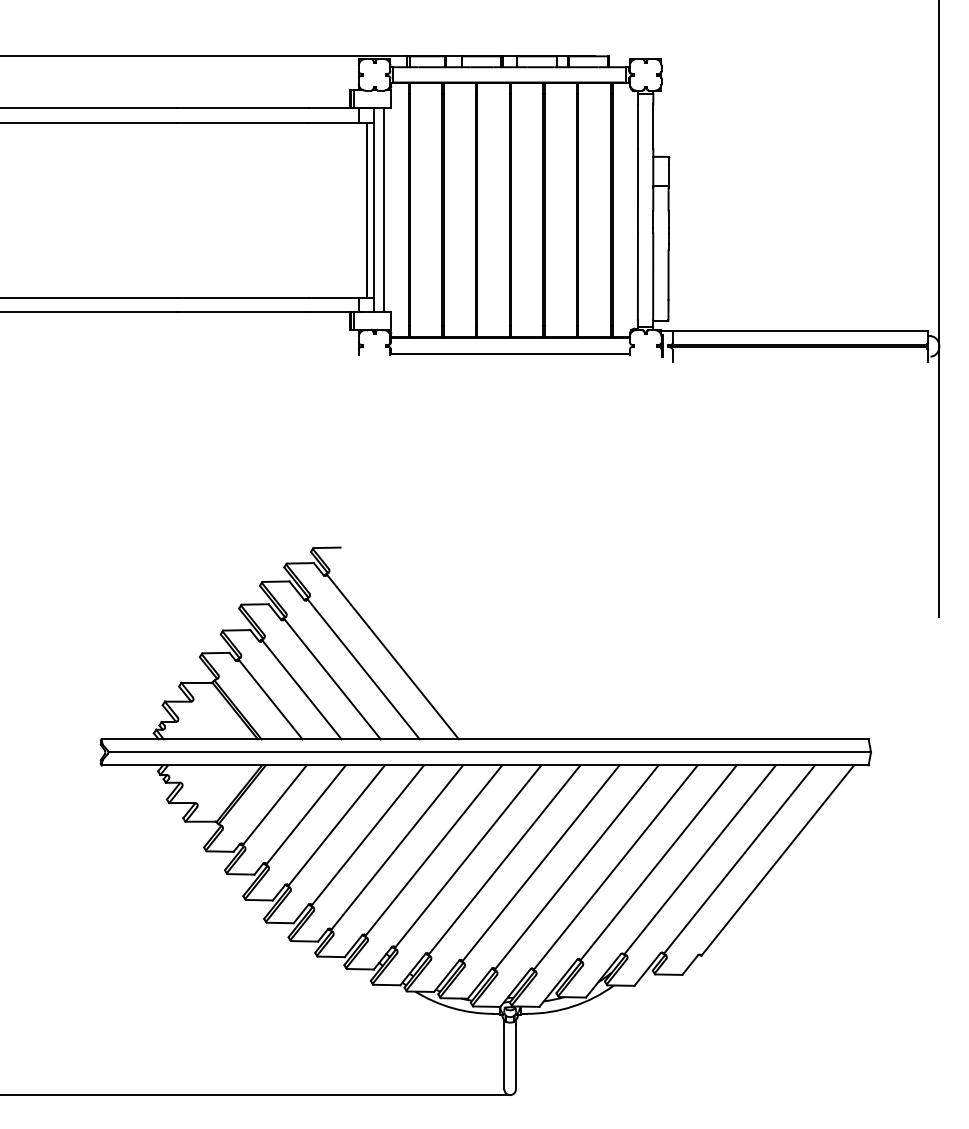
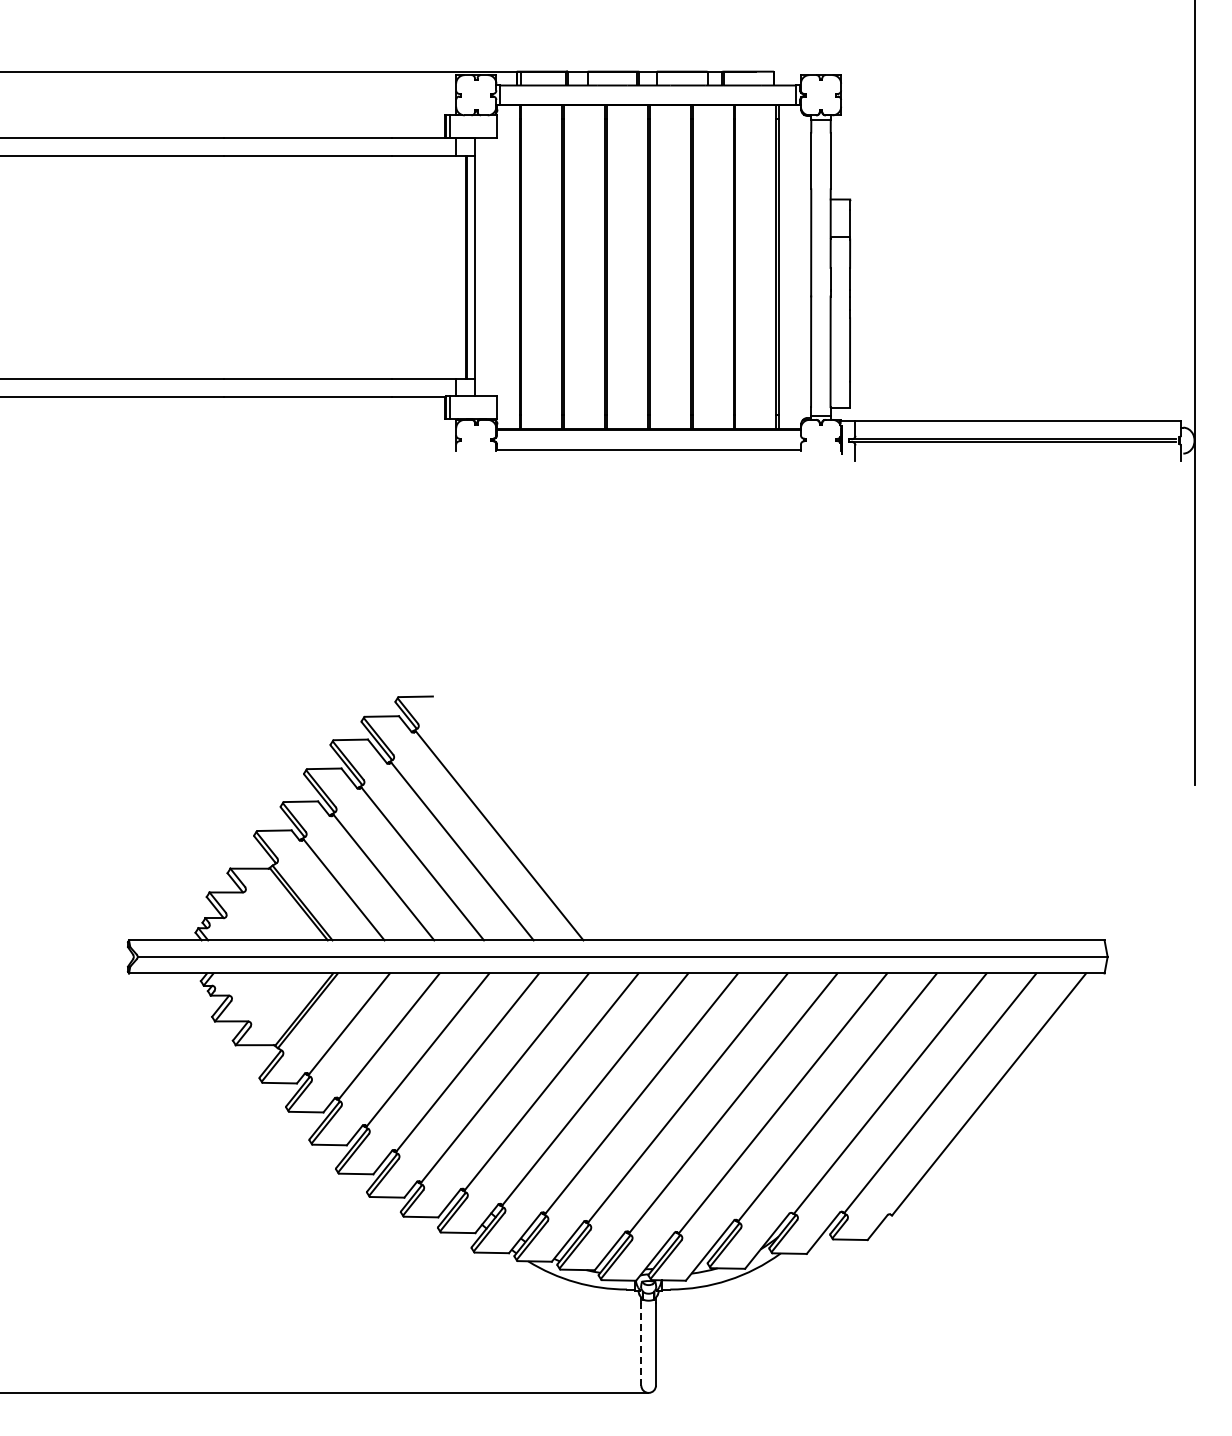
line: (384, 209) -> (488, 266), removed
line: (504, 1057) -> (641, 1344), solid -> dashed

